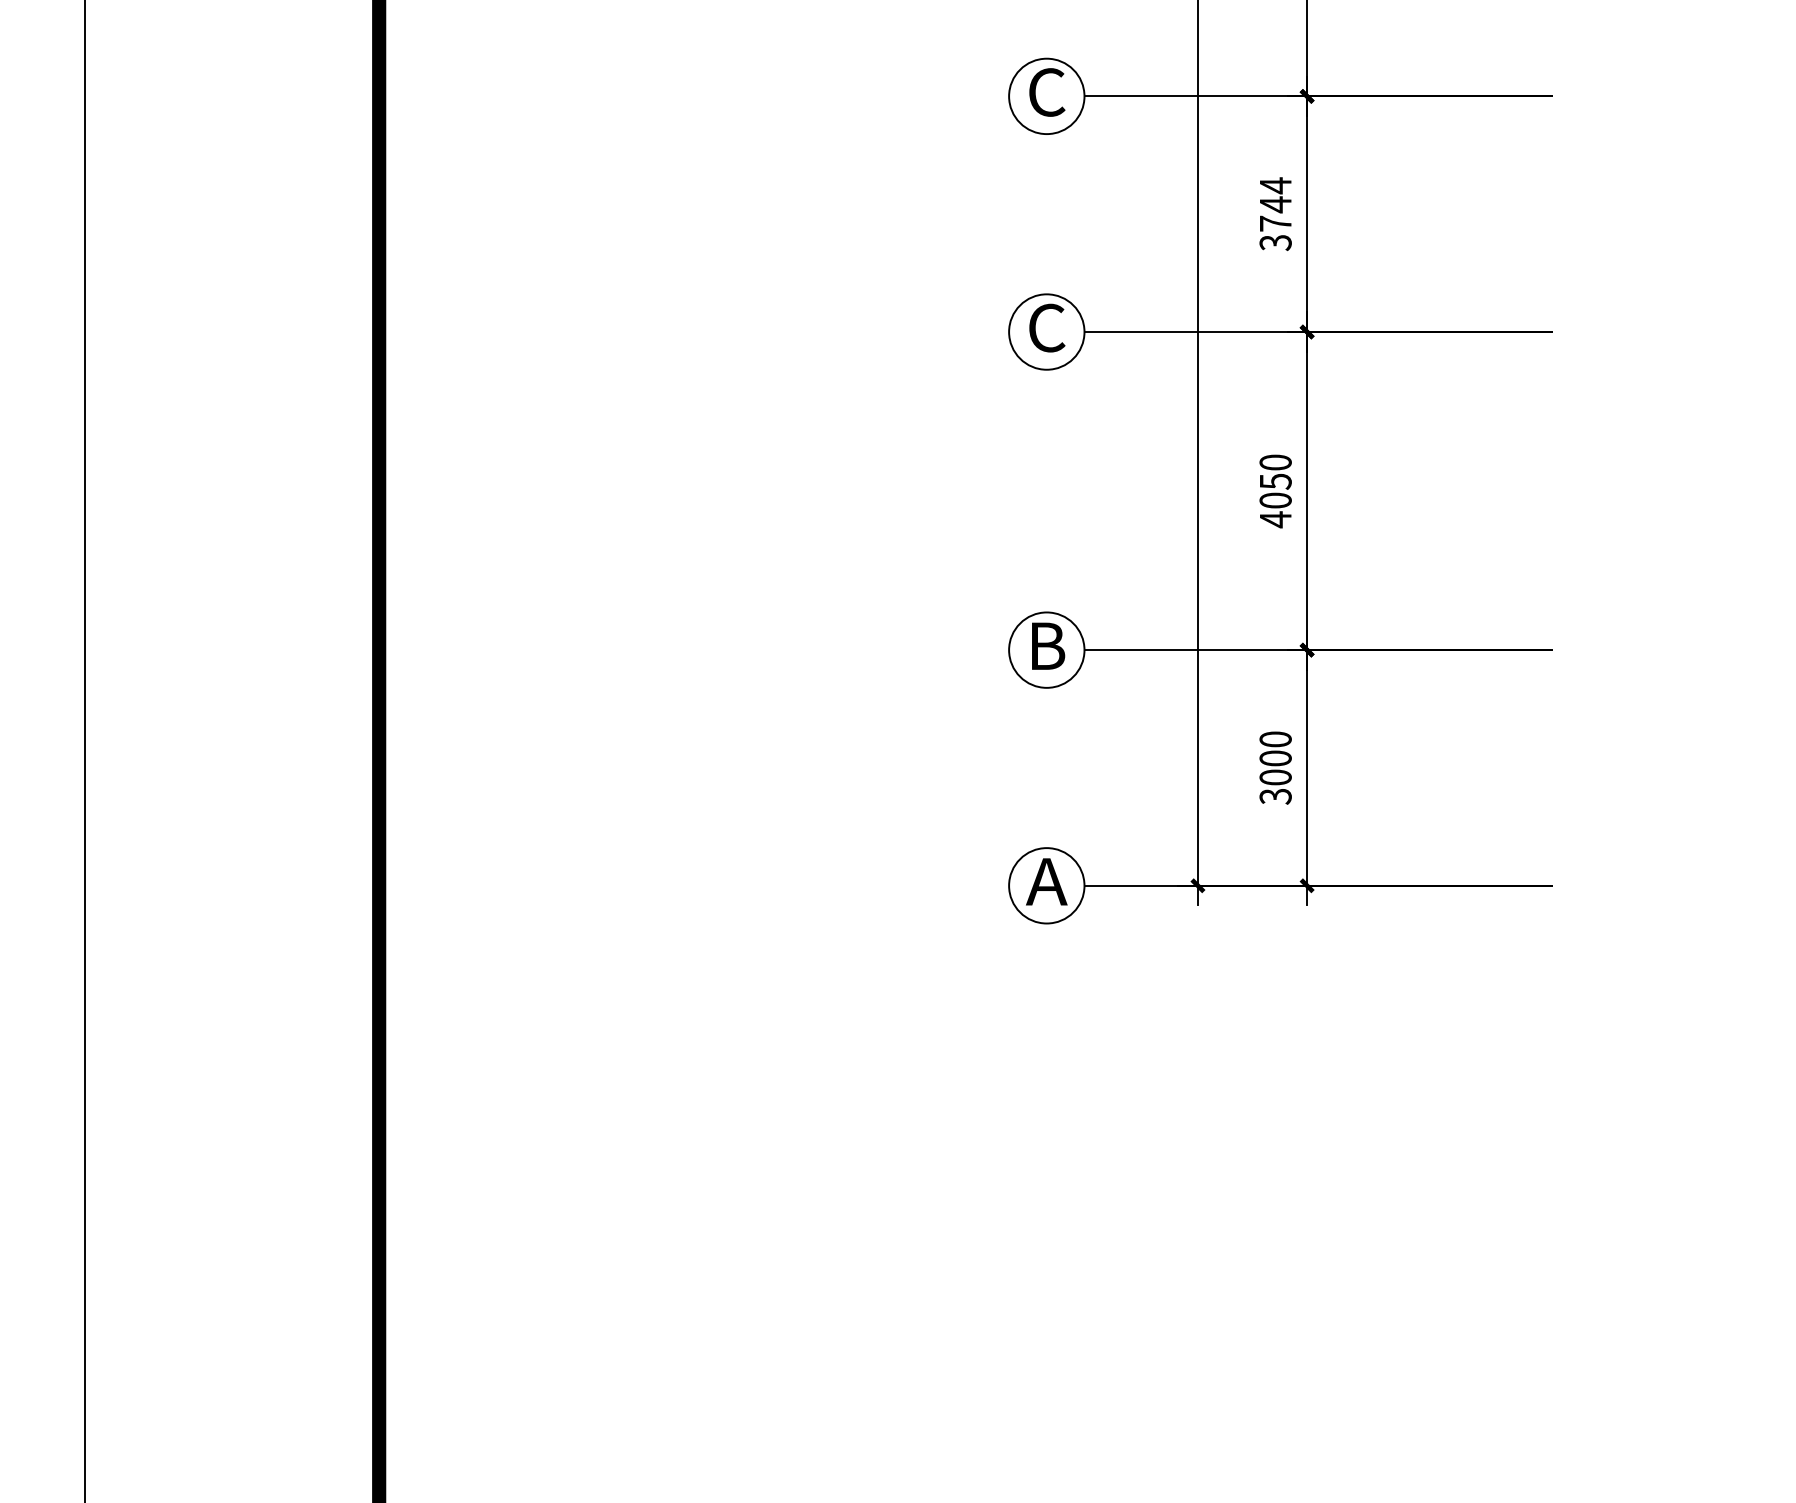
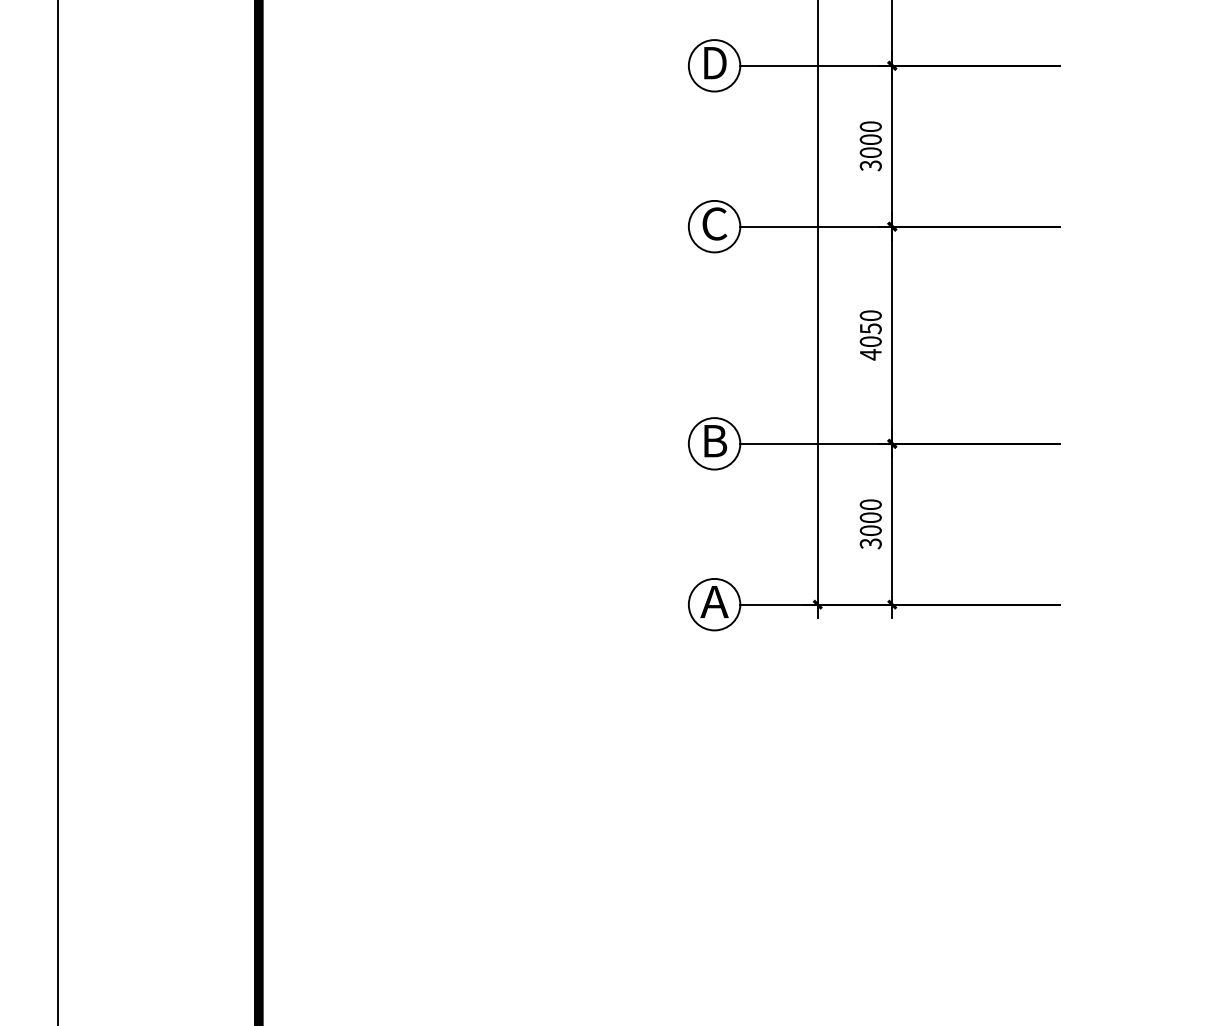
text: (1046, 91) -> (714, 62), C -> D
text: (1275, 204) -> (870, 139), 3744 -> 3000

